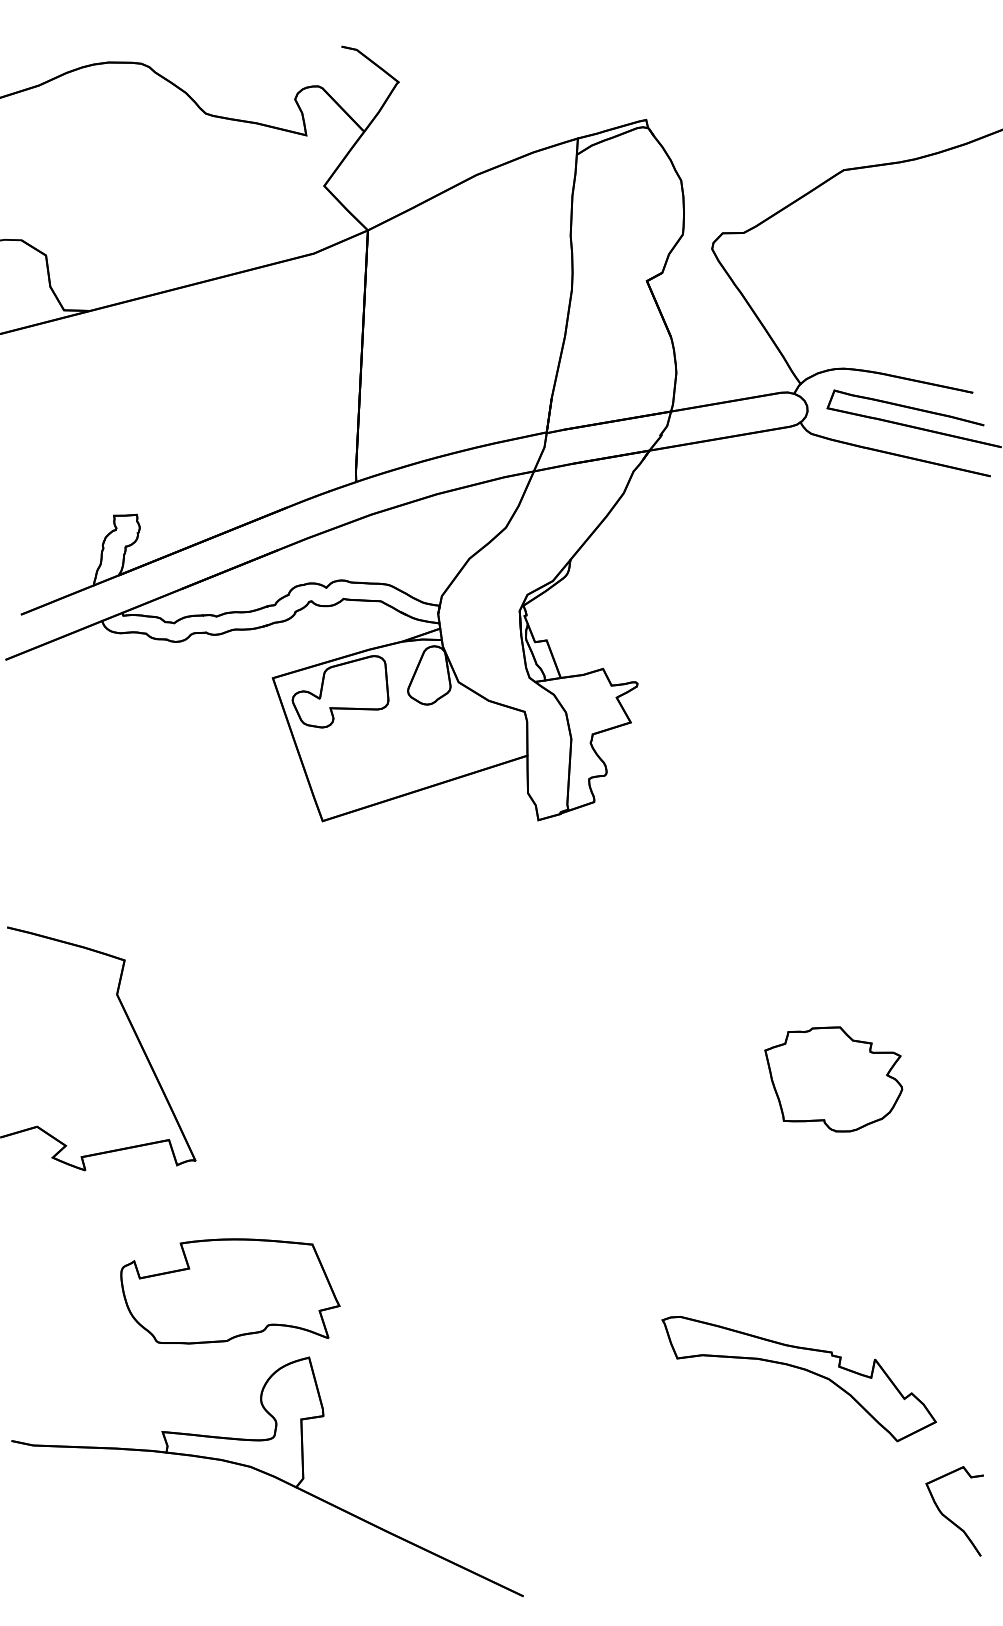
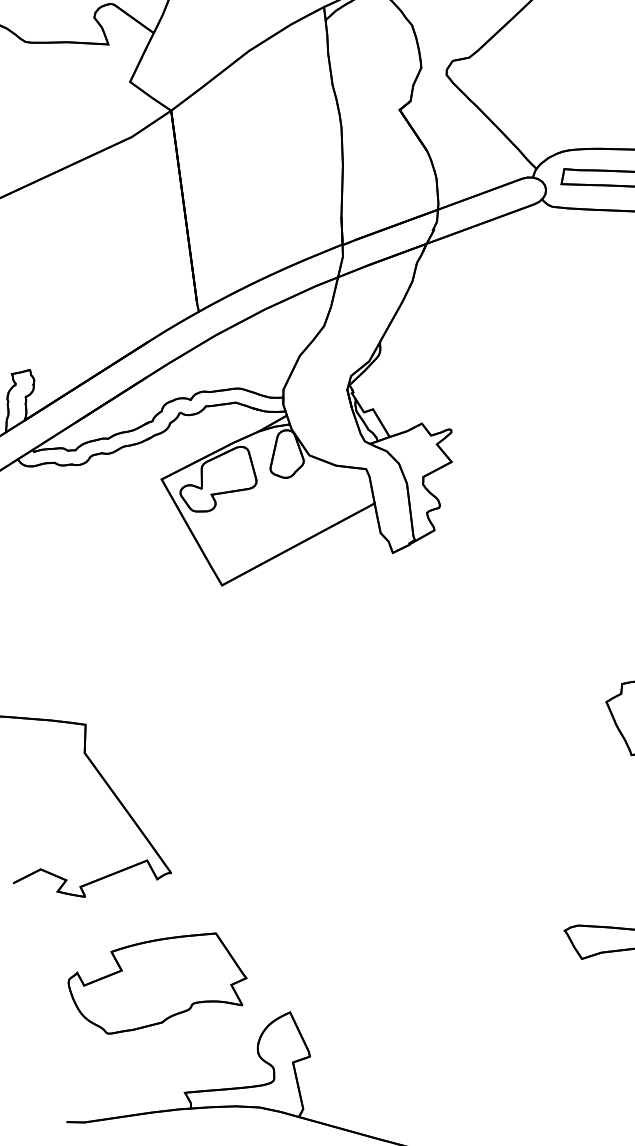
part: (230, 1291) -> (157, 982), moved

